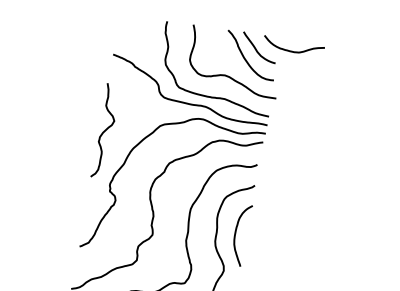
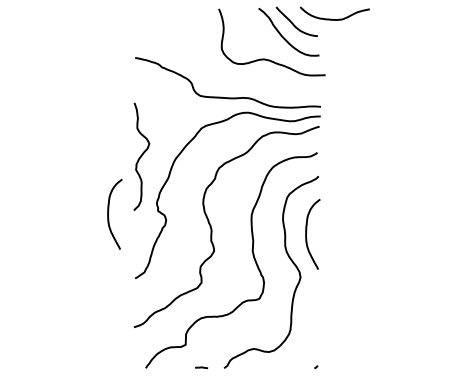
curve: (211, 96) -> (253, 85), removed
curve: (105, 130) -> (141, 156), moved
curve: (67, 183) -> (109, 210), added

